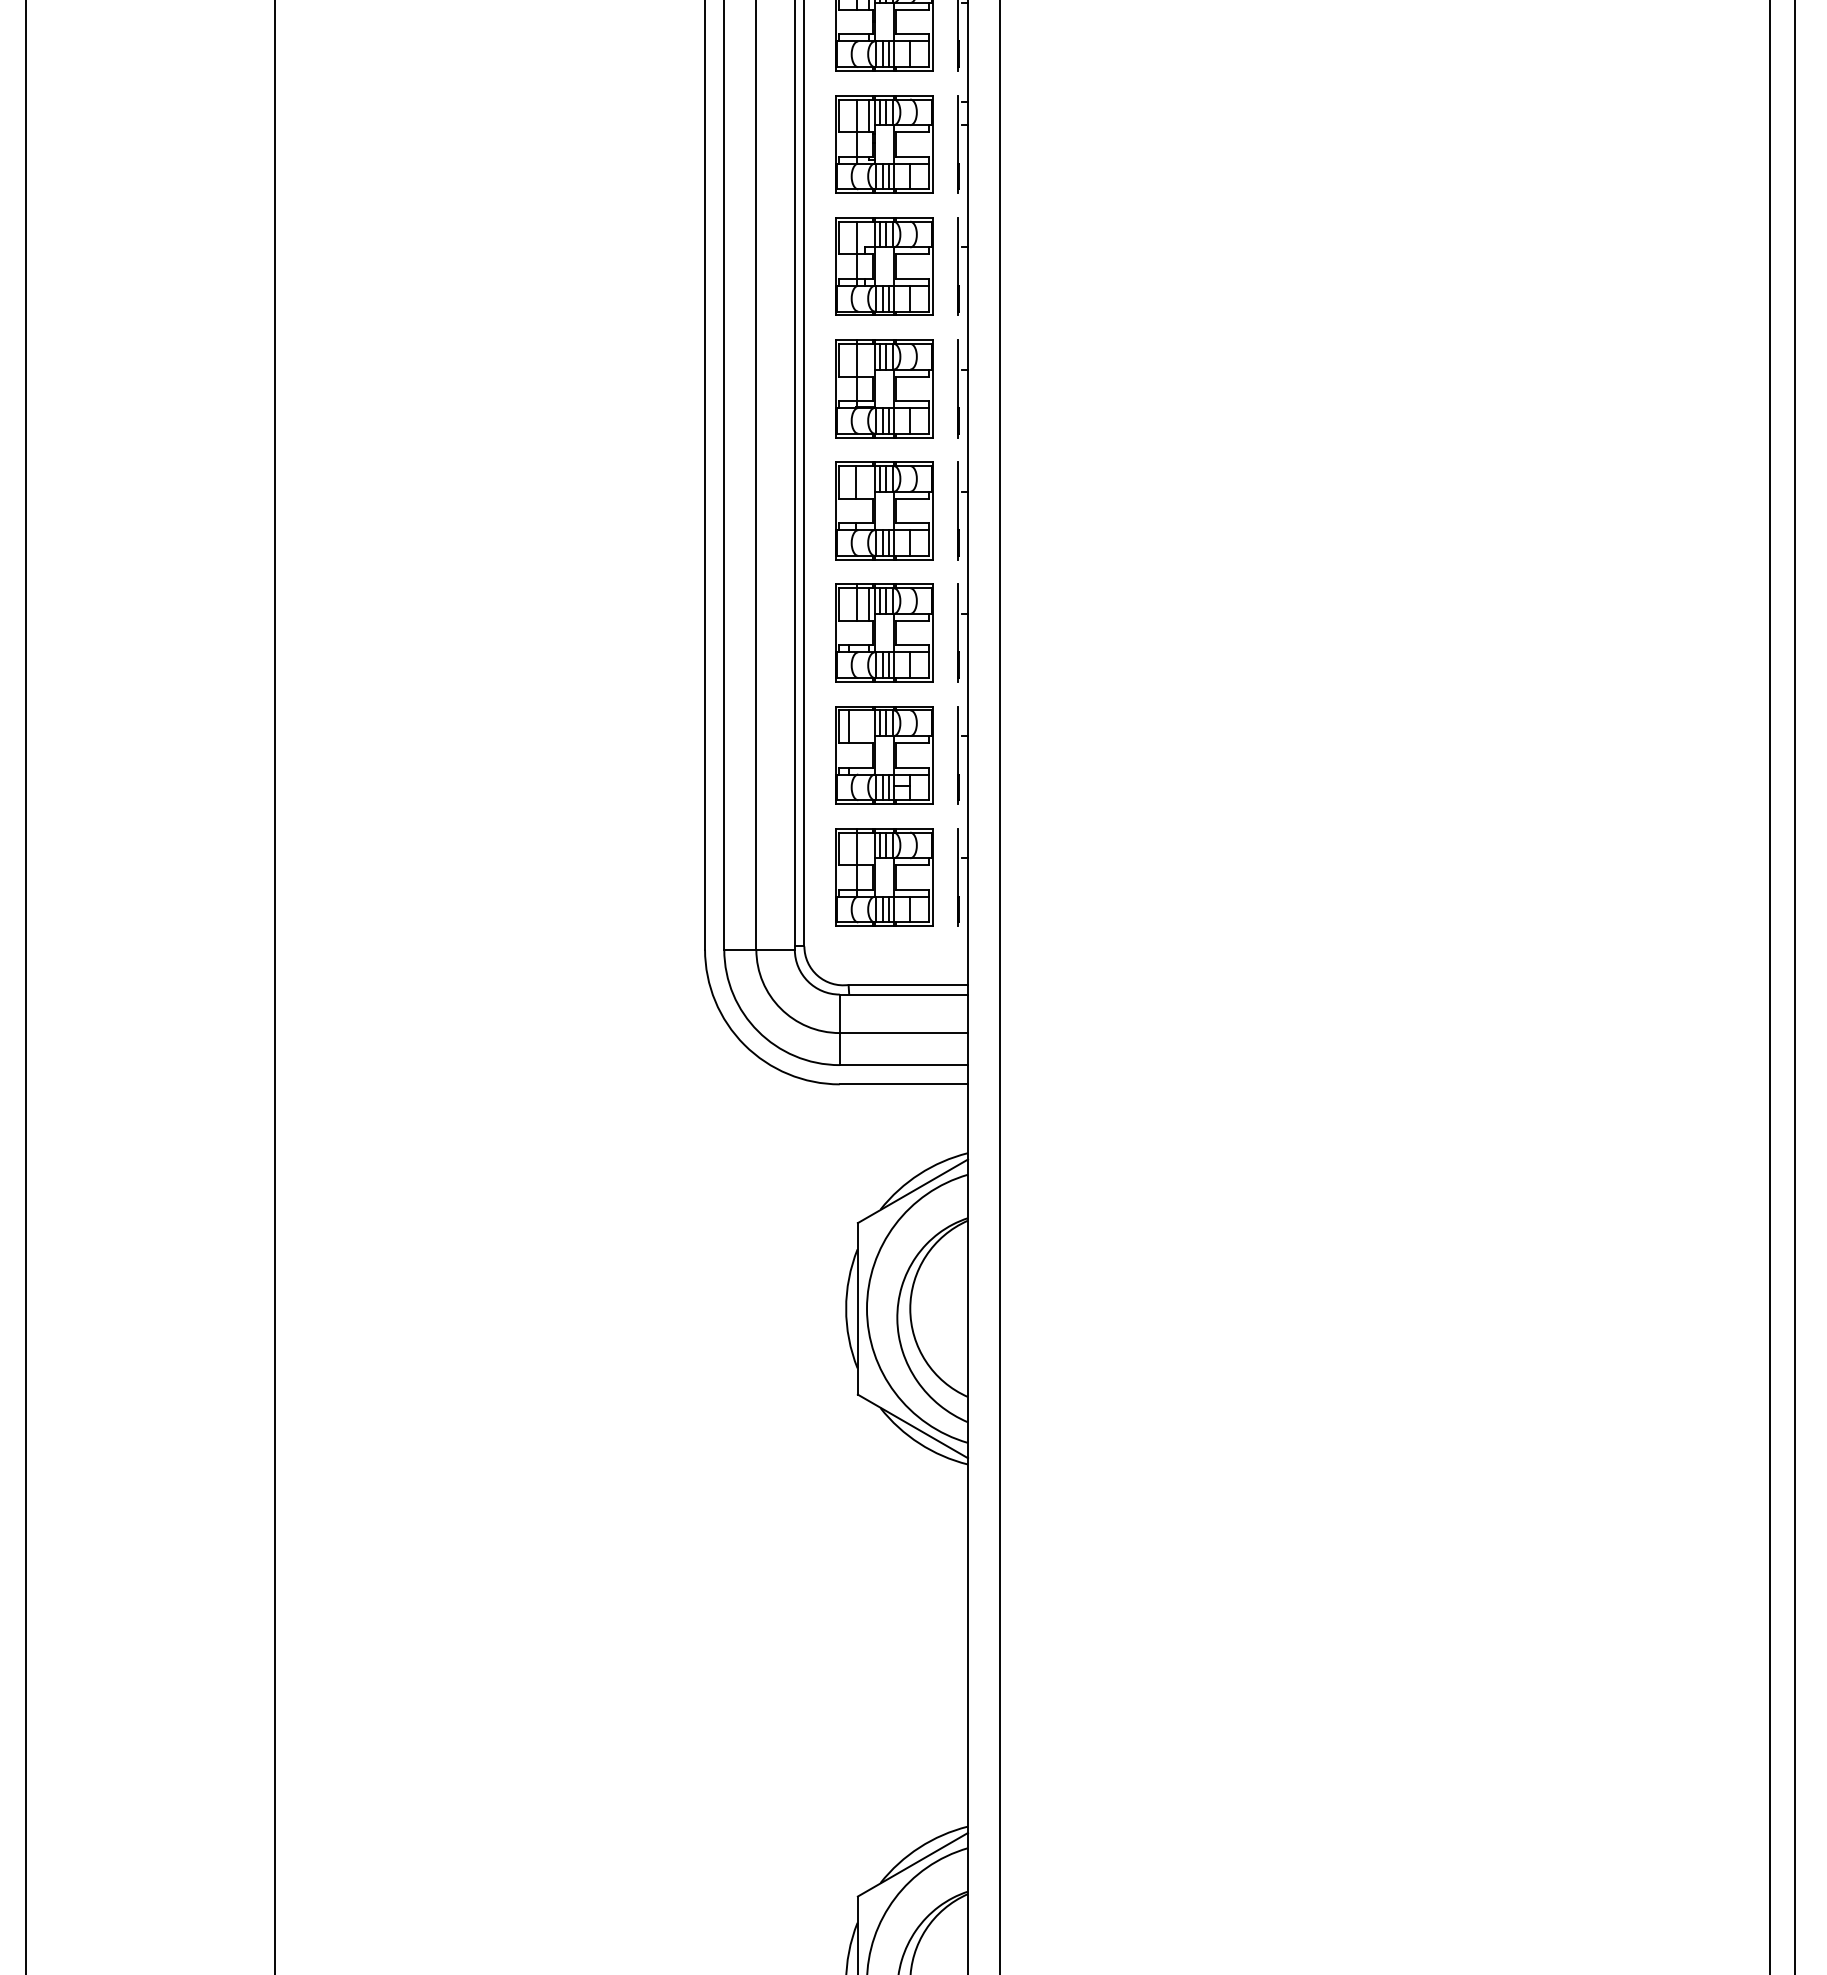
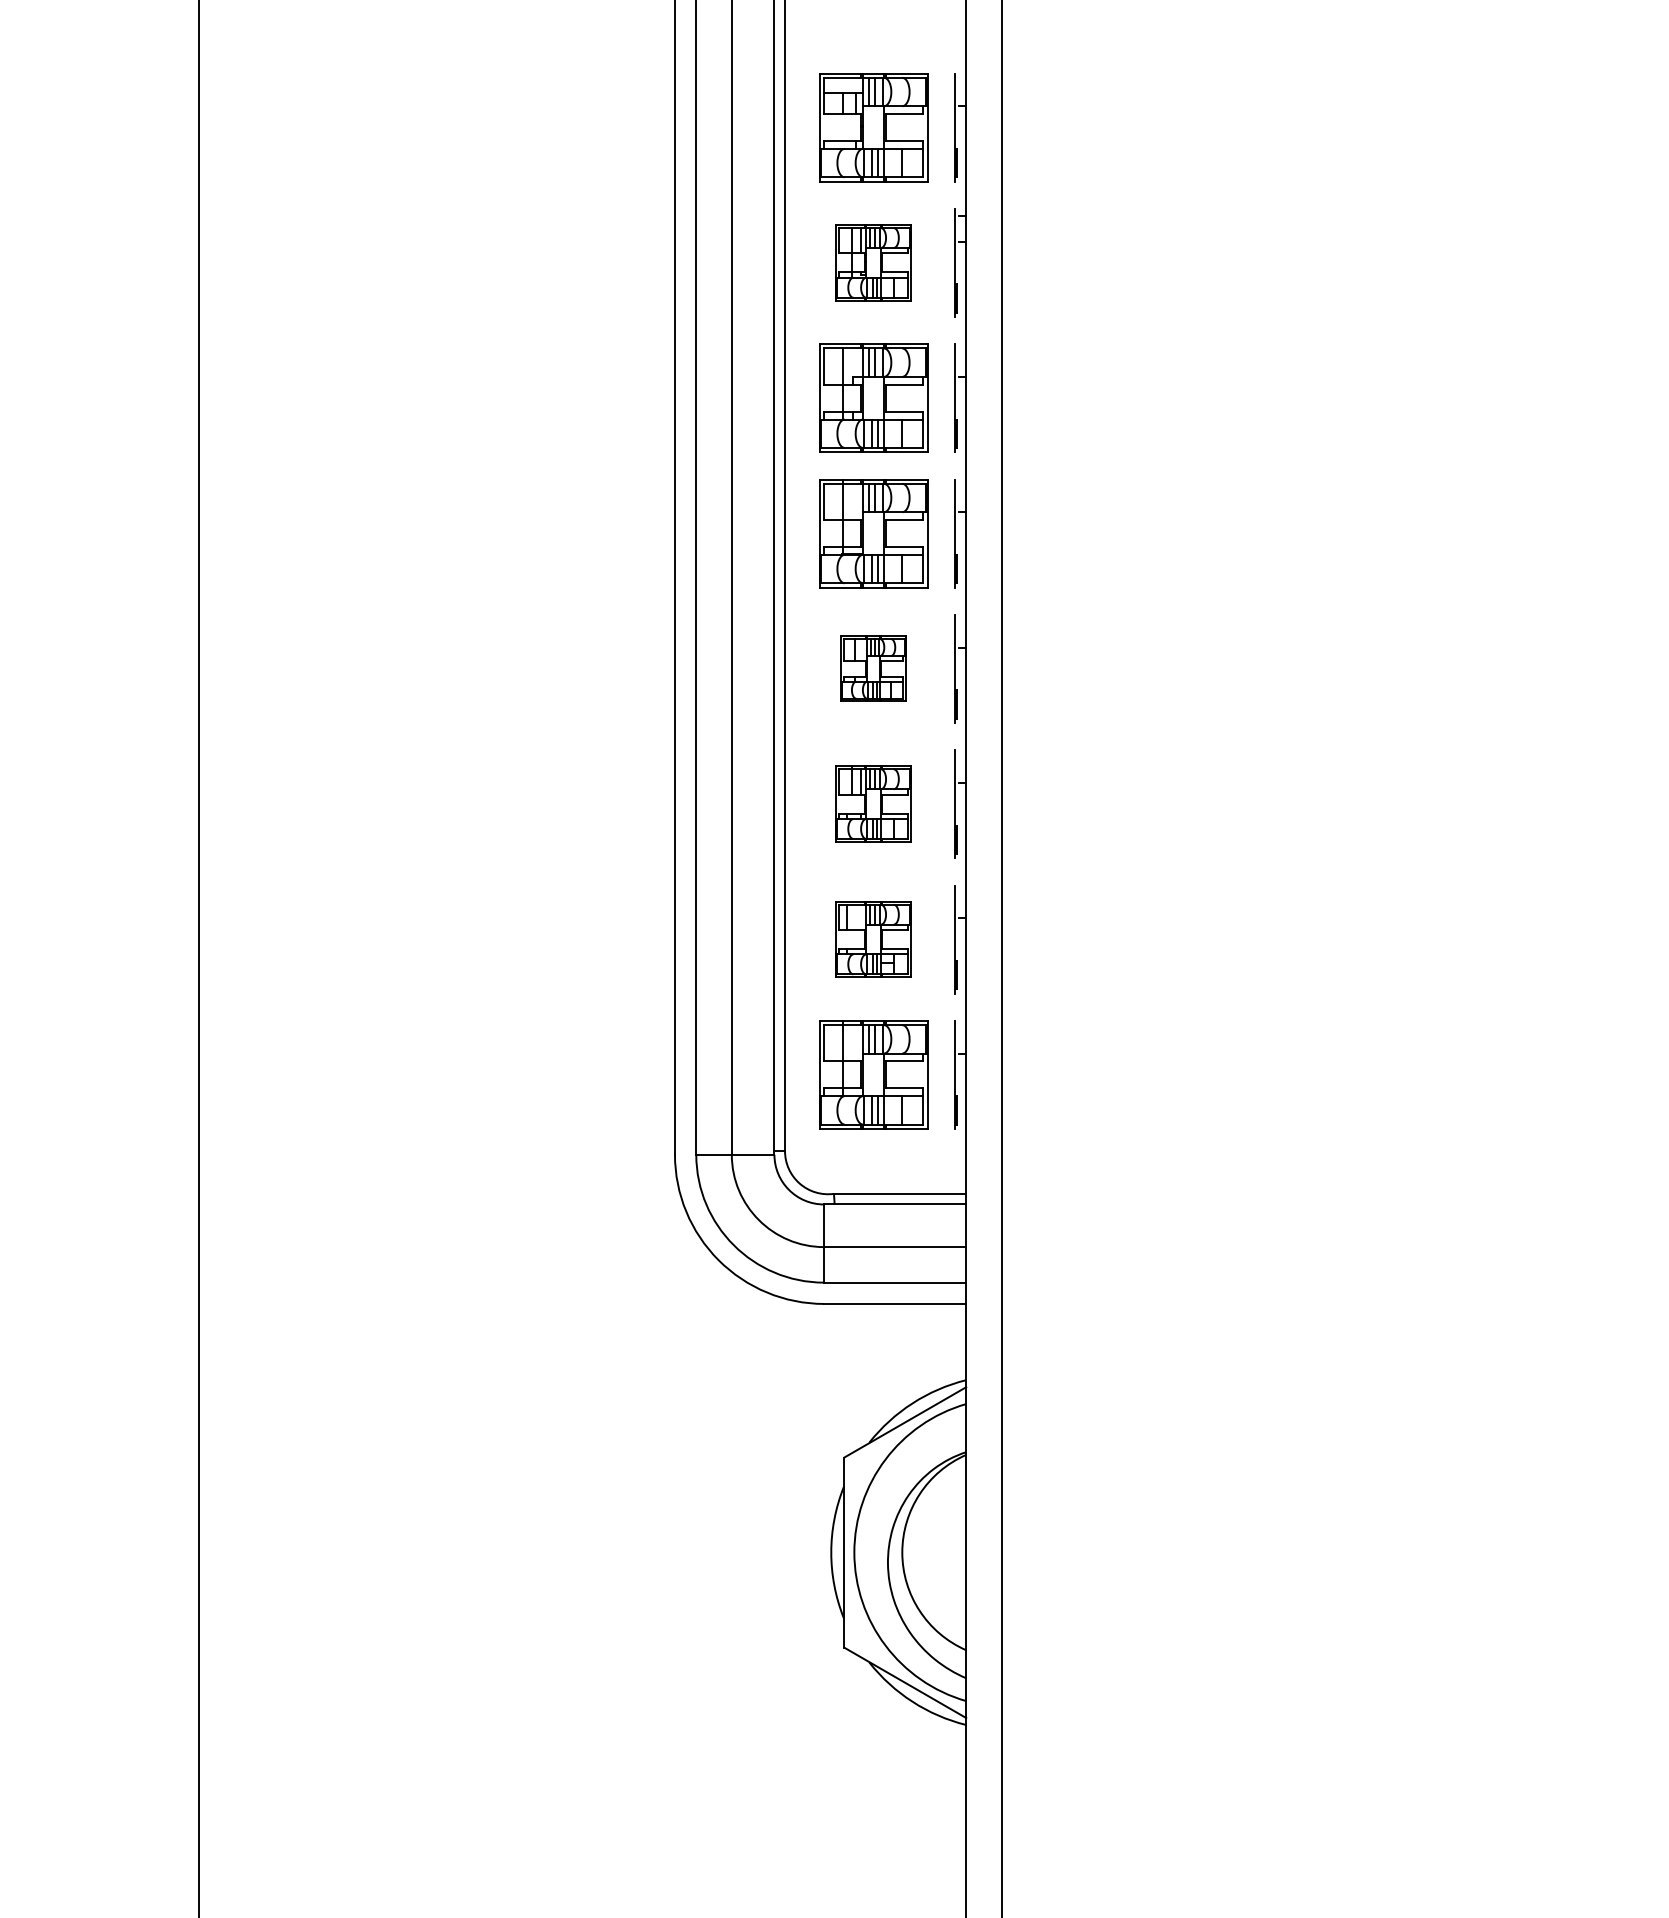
part: (884, 144) -> (873, 262), size x0.7
part: (884, 510) -> (873, 668), size x0.6
part: (884, 632) -> (873, 803), size x0.7
part: (884, 755) -> (873, 939), size x0.7

